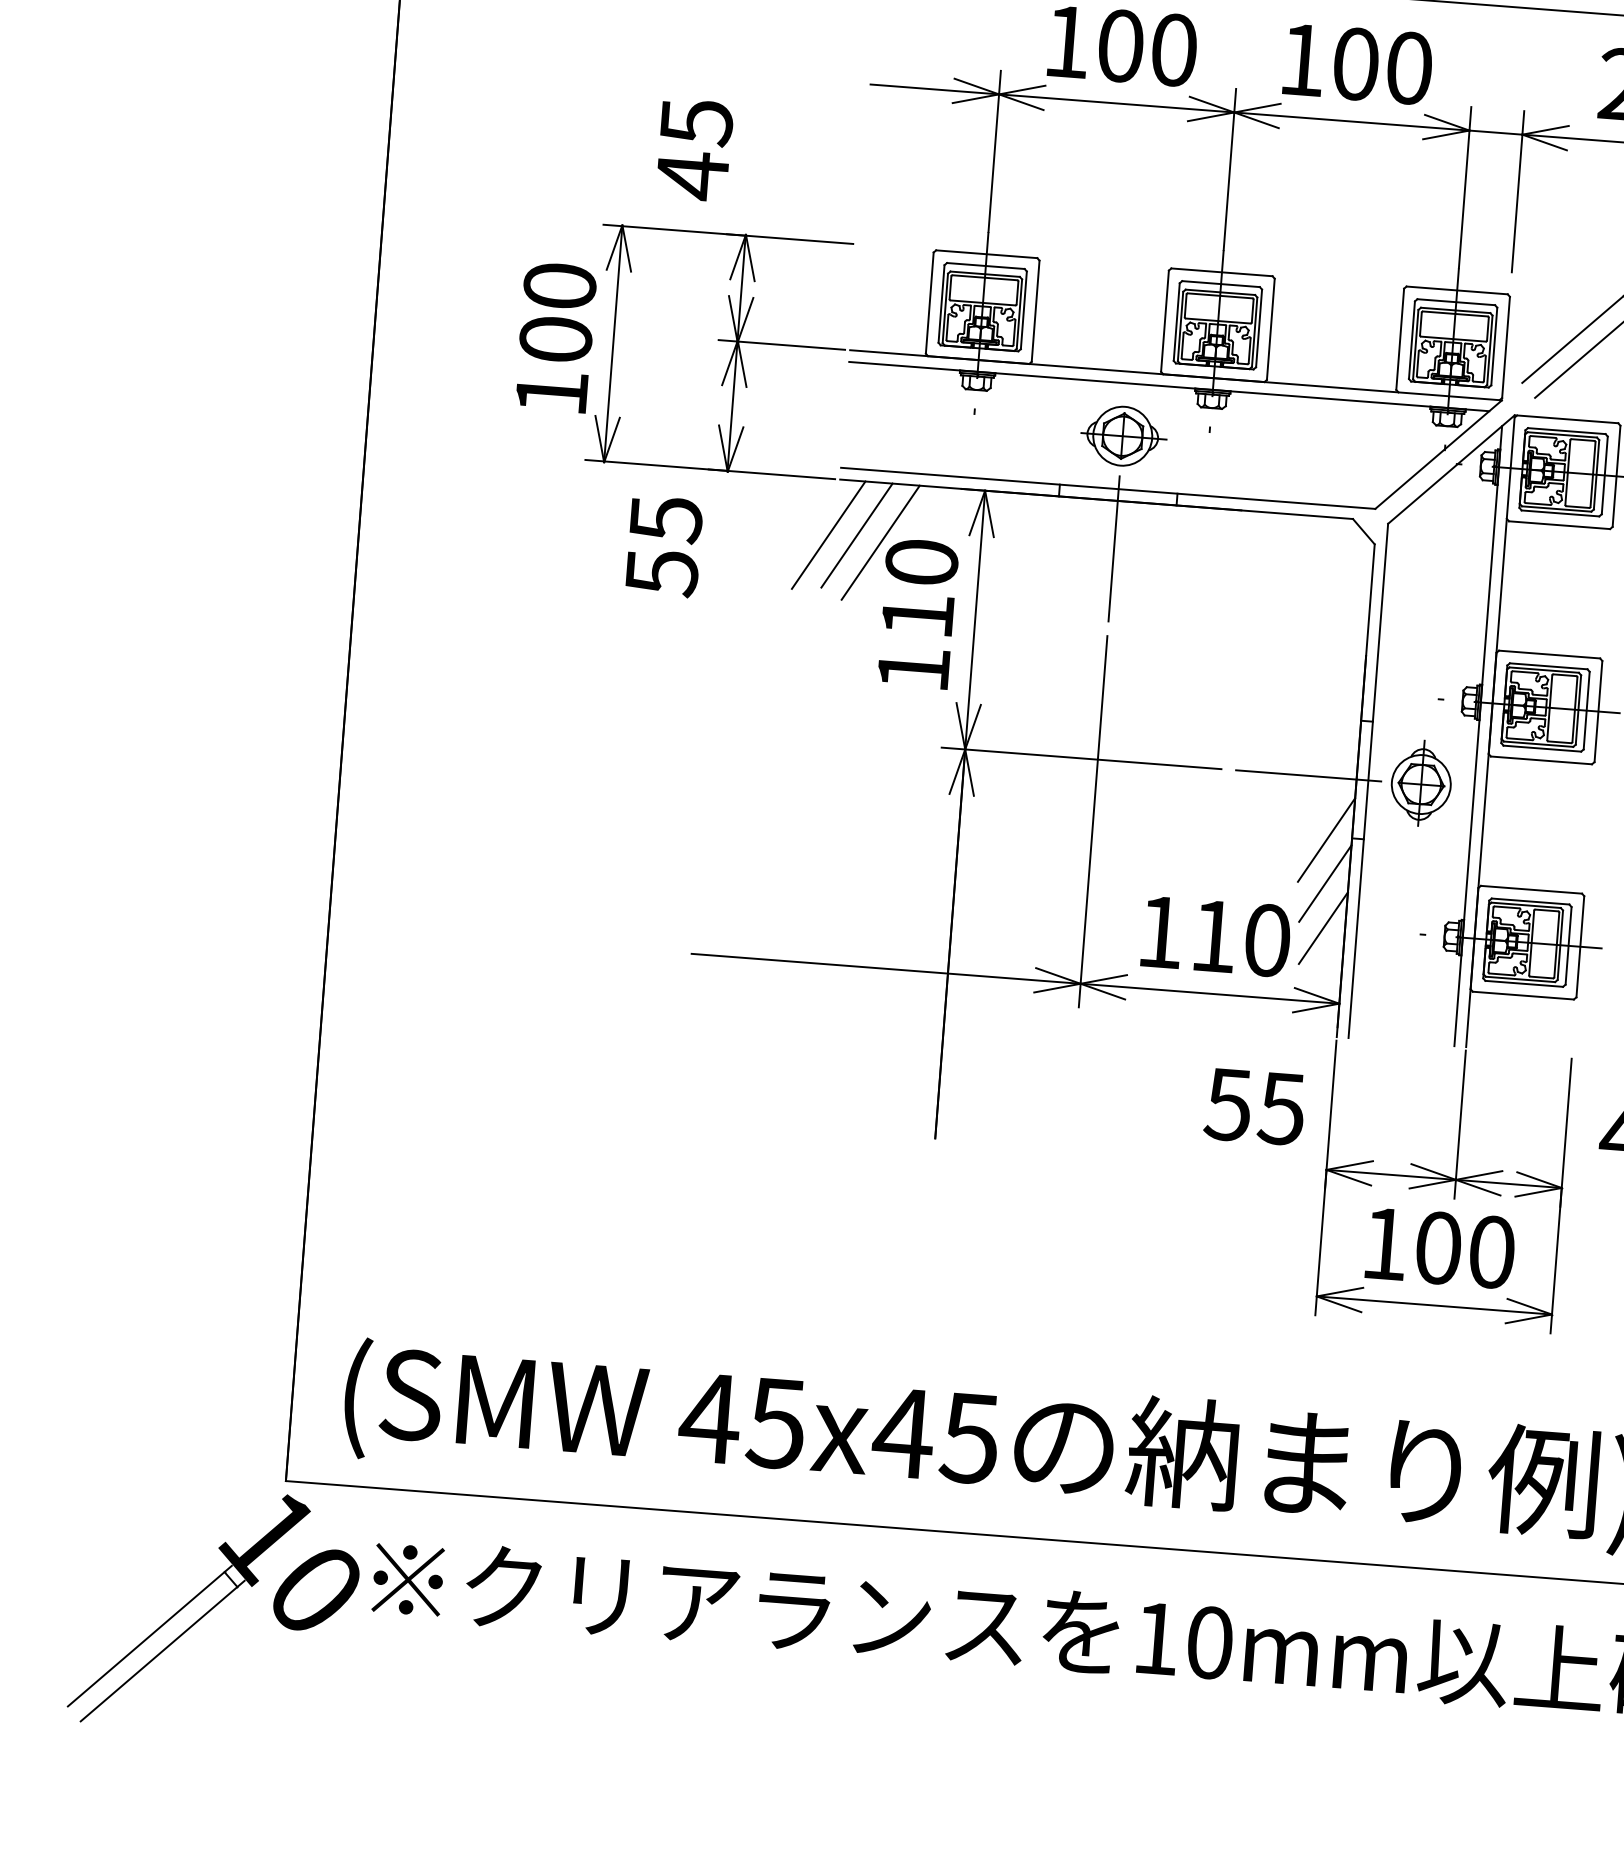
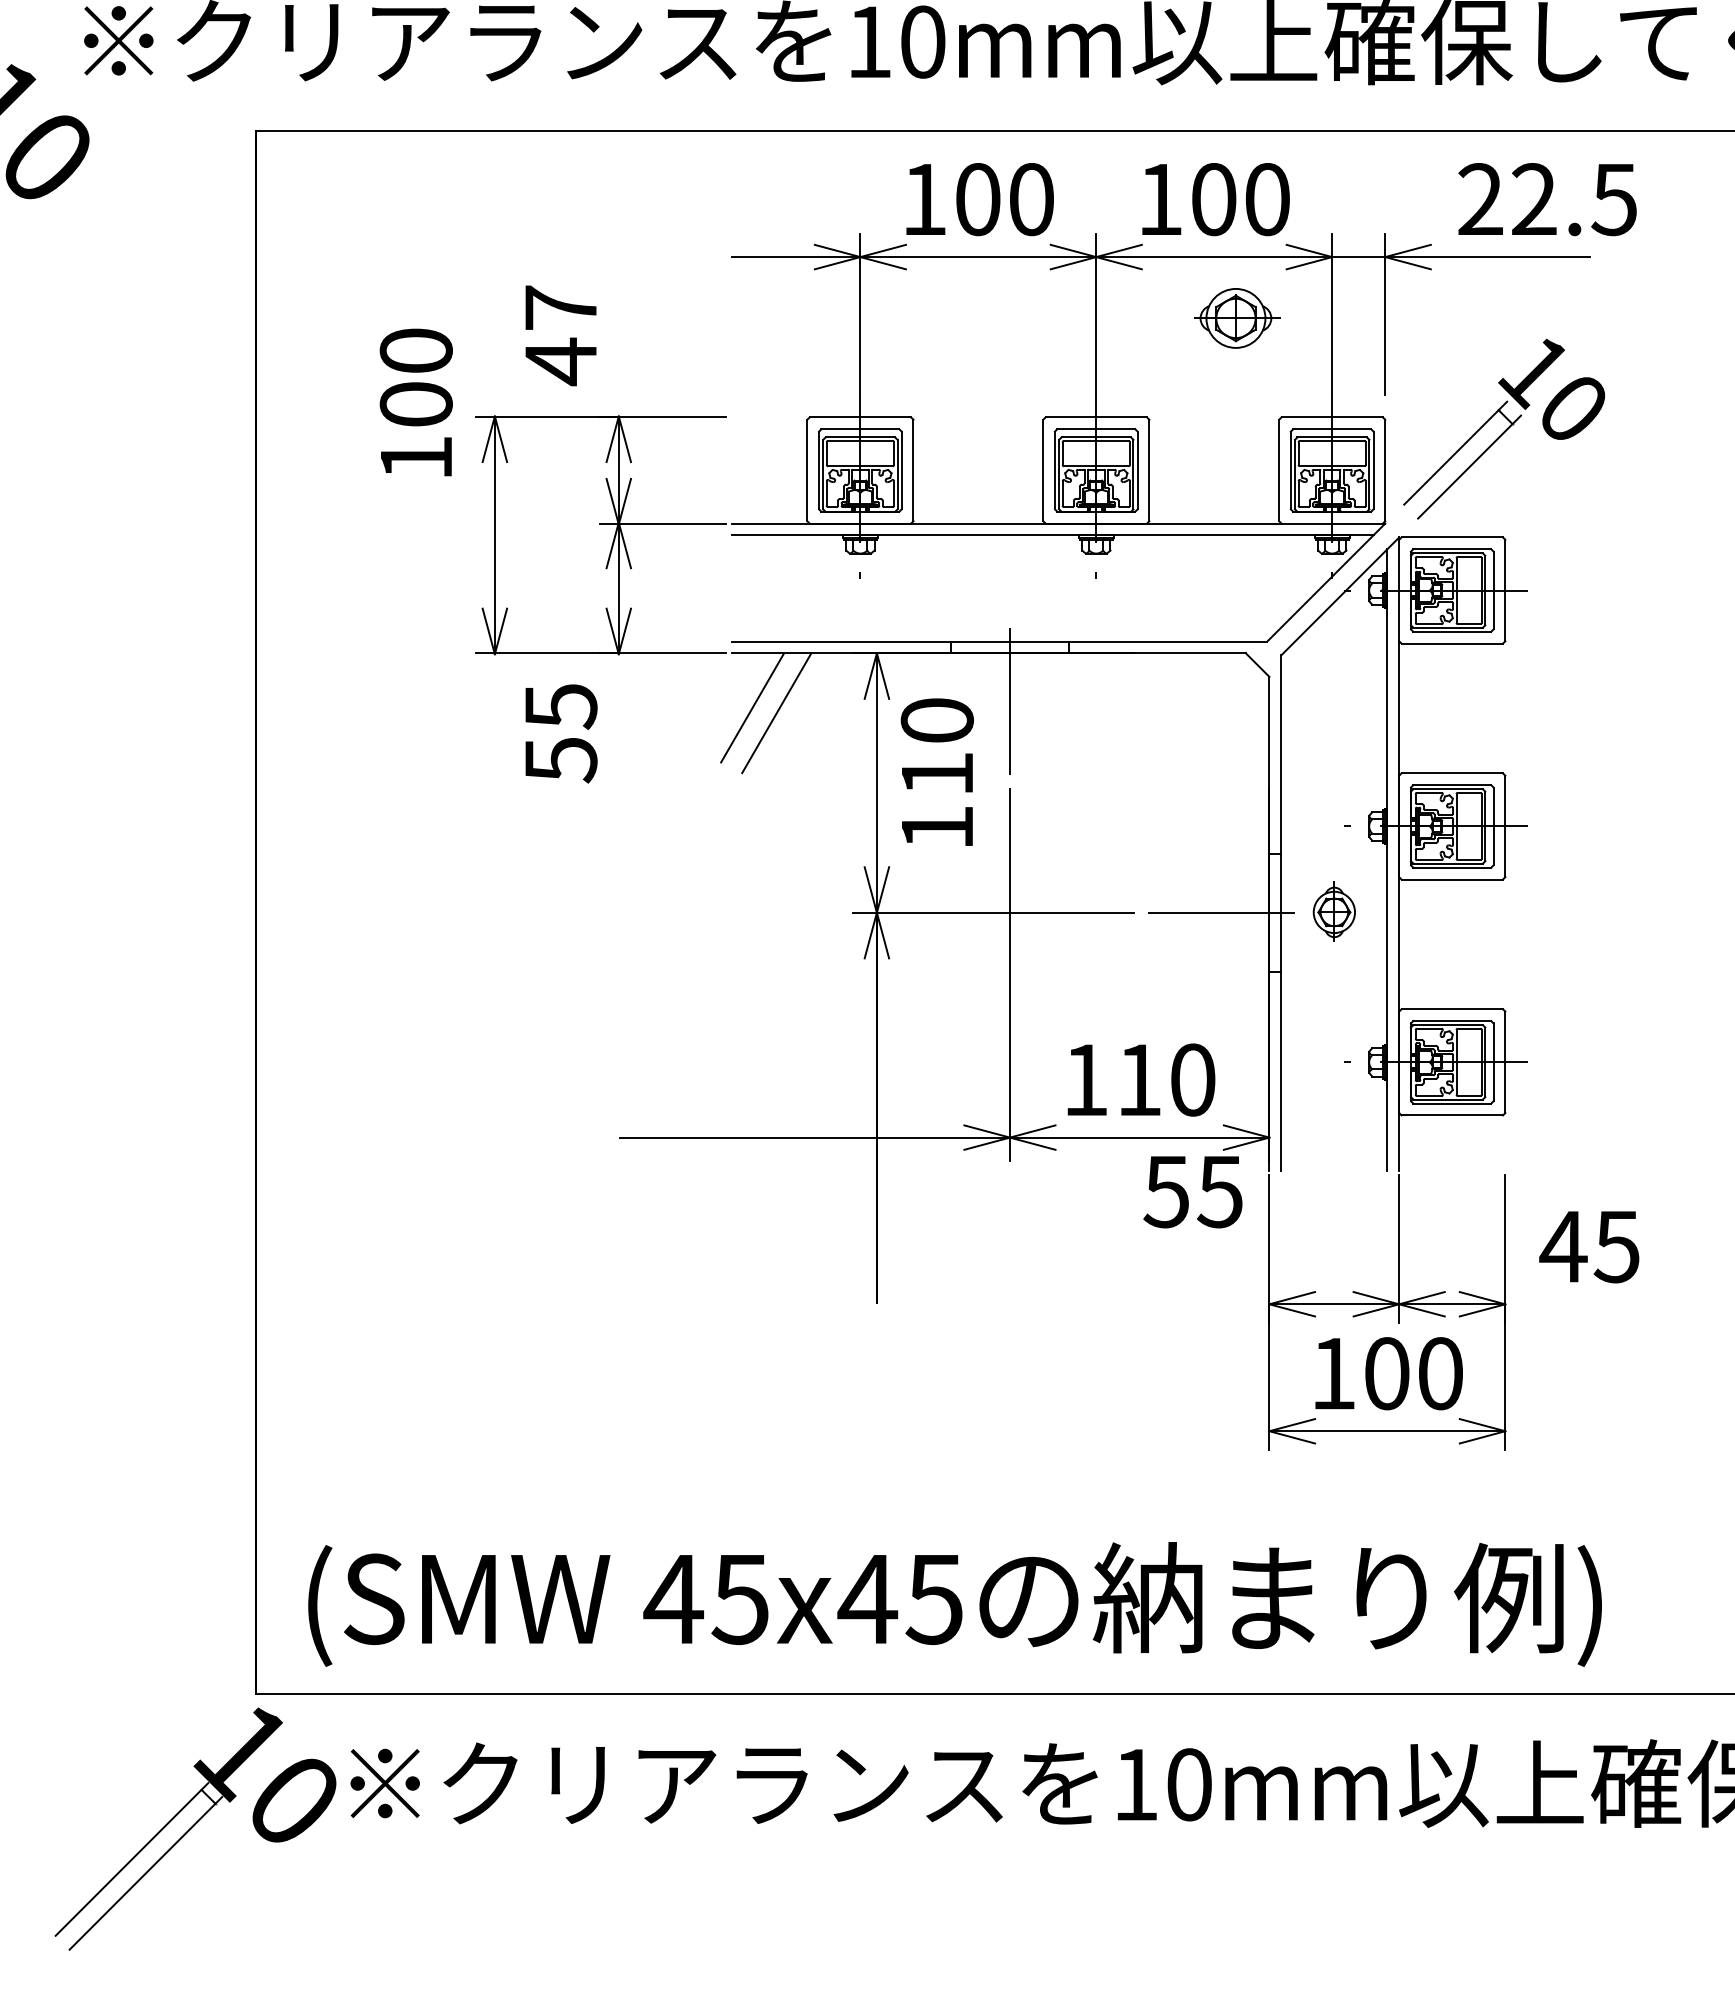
text: (697, 122) -> (561, 308), 45 -> 47
text: (555, 337) -> (415, 402), moved
part: (1124, 436) -> (1237, 318), moved
line: (827, 534) -> (723, 709), removed
text: (917, 613) -> (936, 771), moved
part: (1421, 783) -> (1334, 911), size x0.7
line: (1325, 840) -> (1243, 975), removed
line: (1325, 883) -> (1246, 1018), removed
line: (1323, 928) -> (1247, 1063), removed
text: (1254, 1107) -> (1192, 1192), moved

